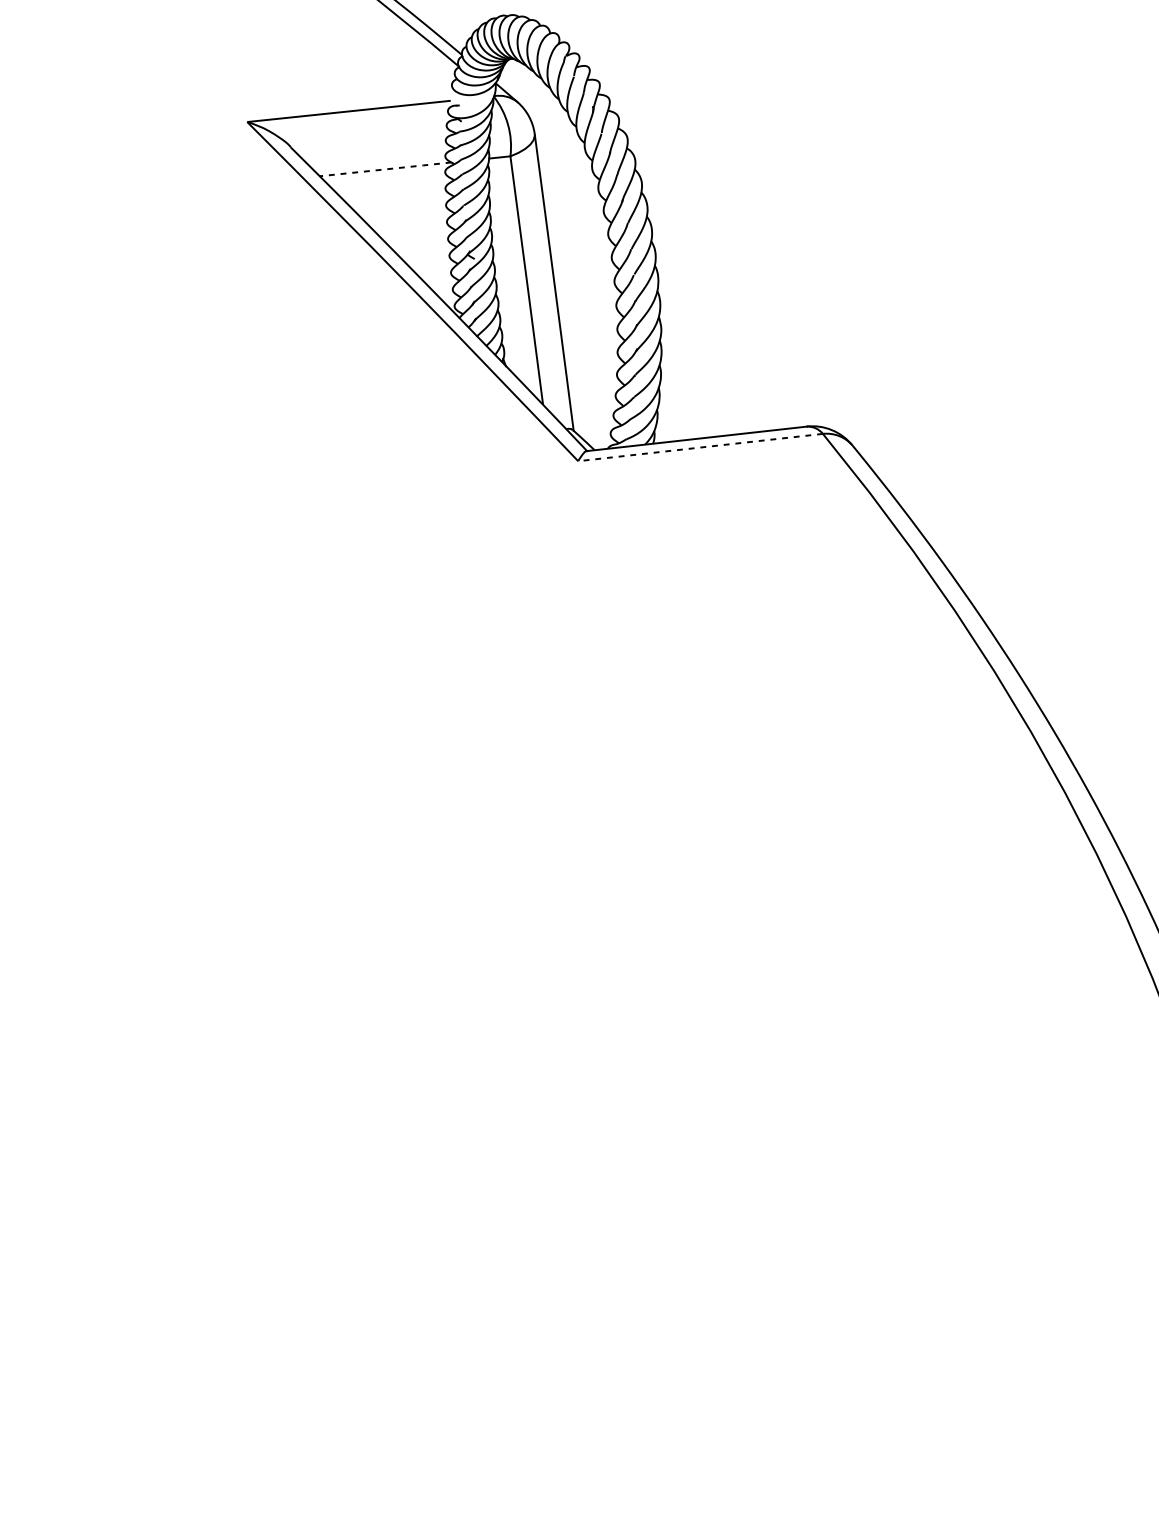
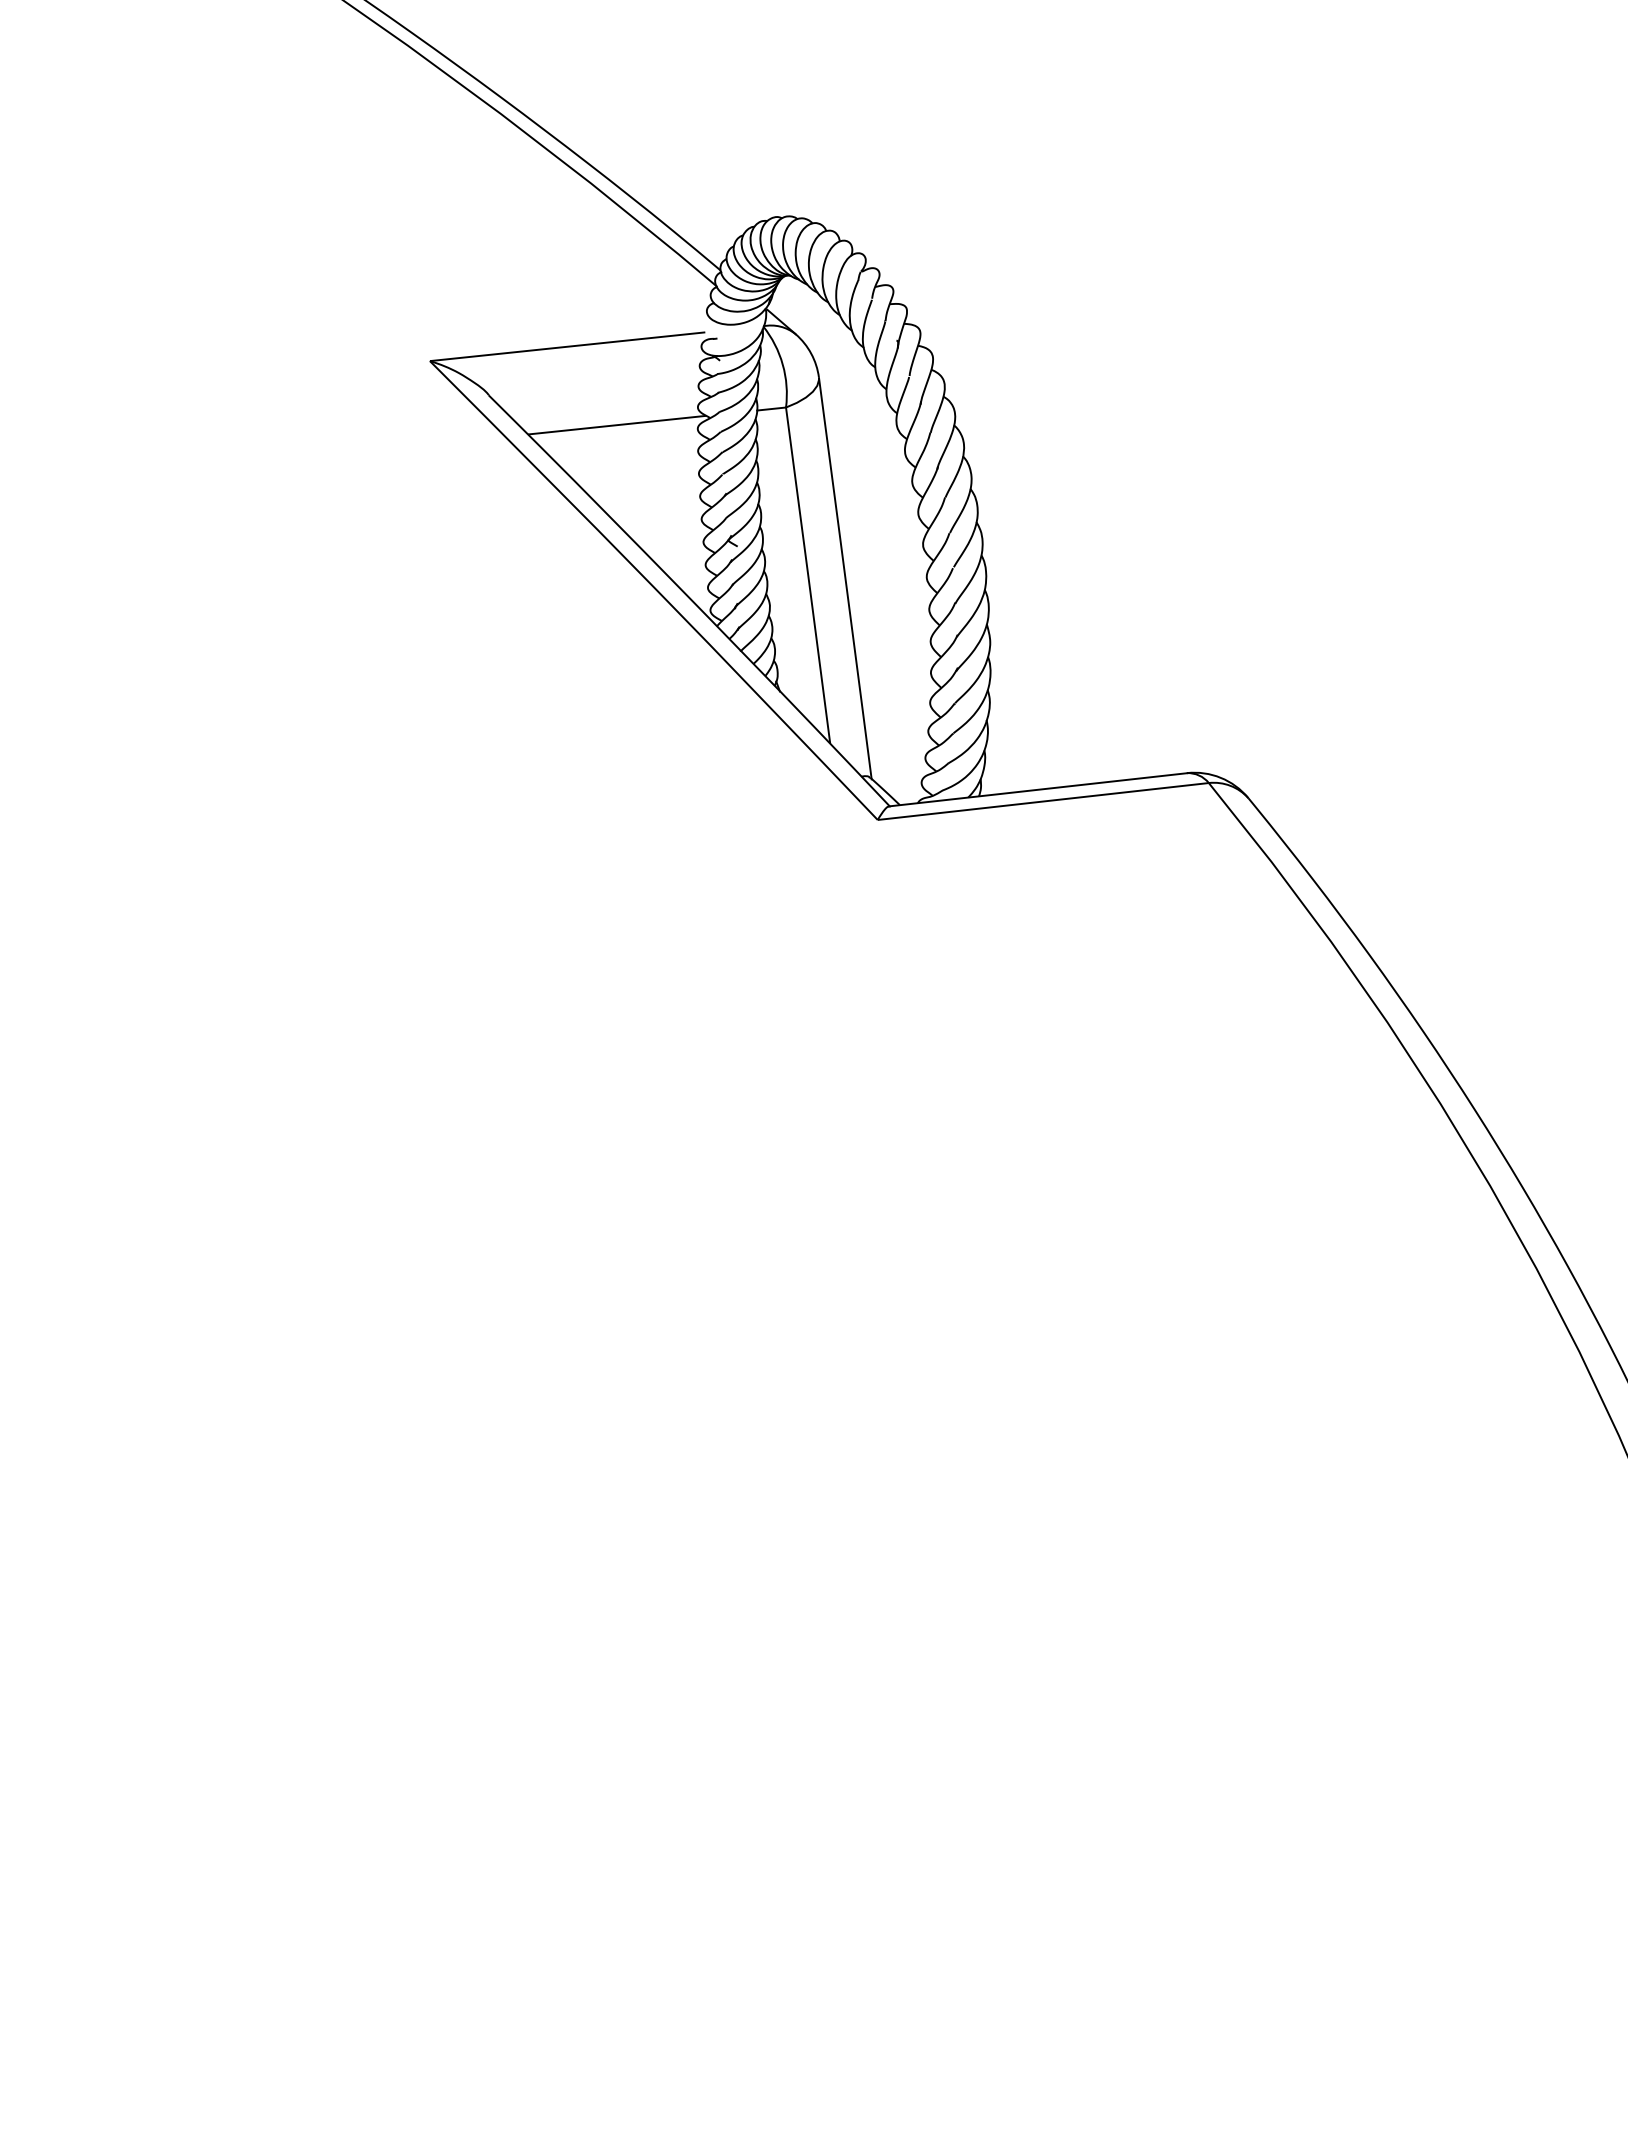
line: (385, 169) -> (617, 425), dashed -> solid
line: (700, 447) -> (1043, 801), dashed -> solid

